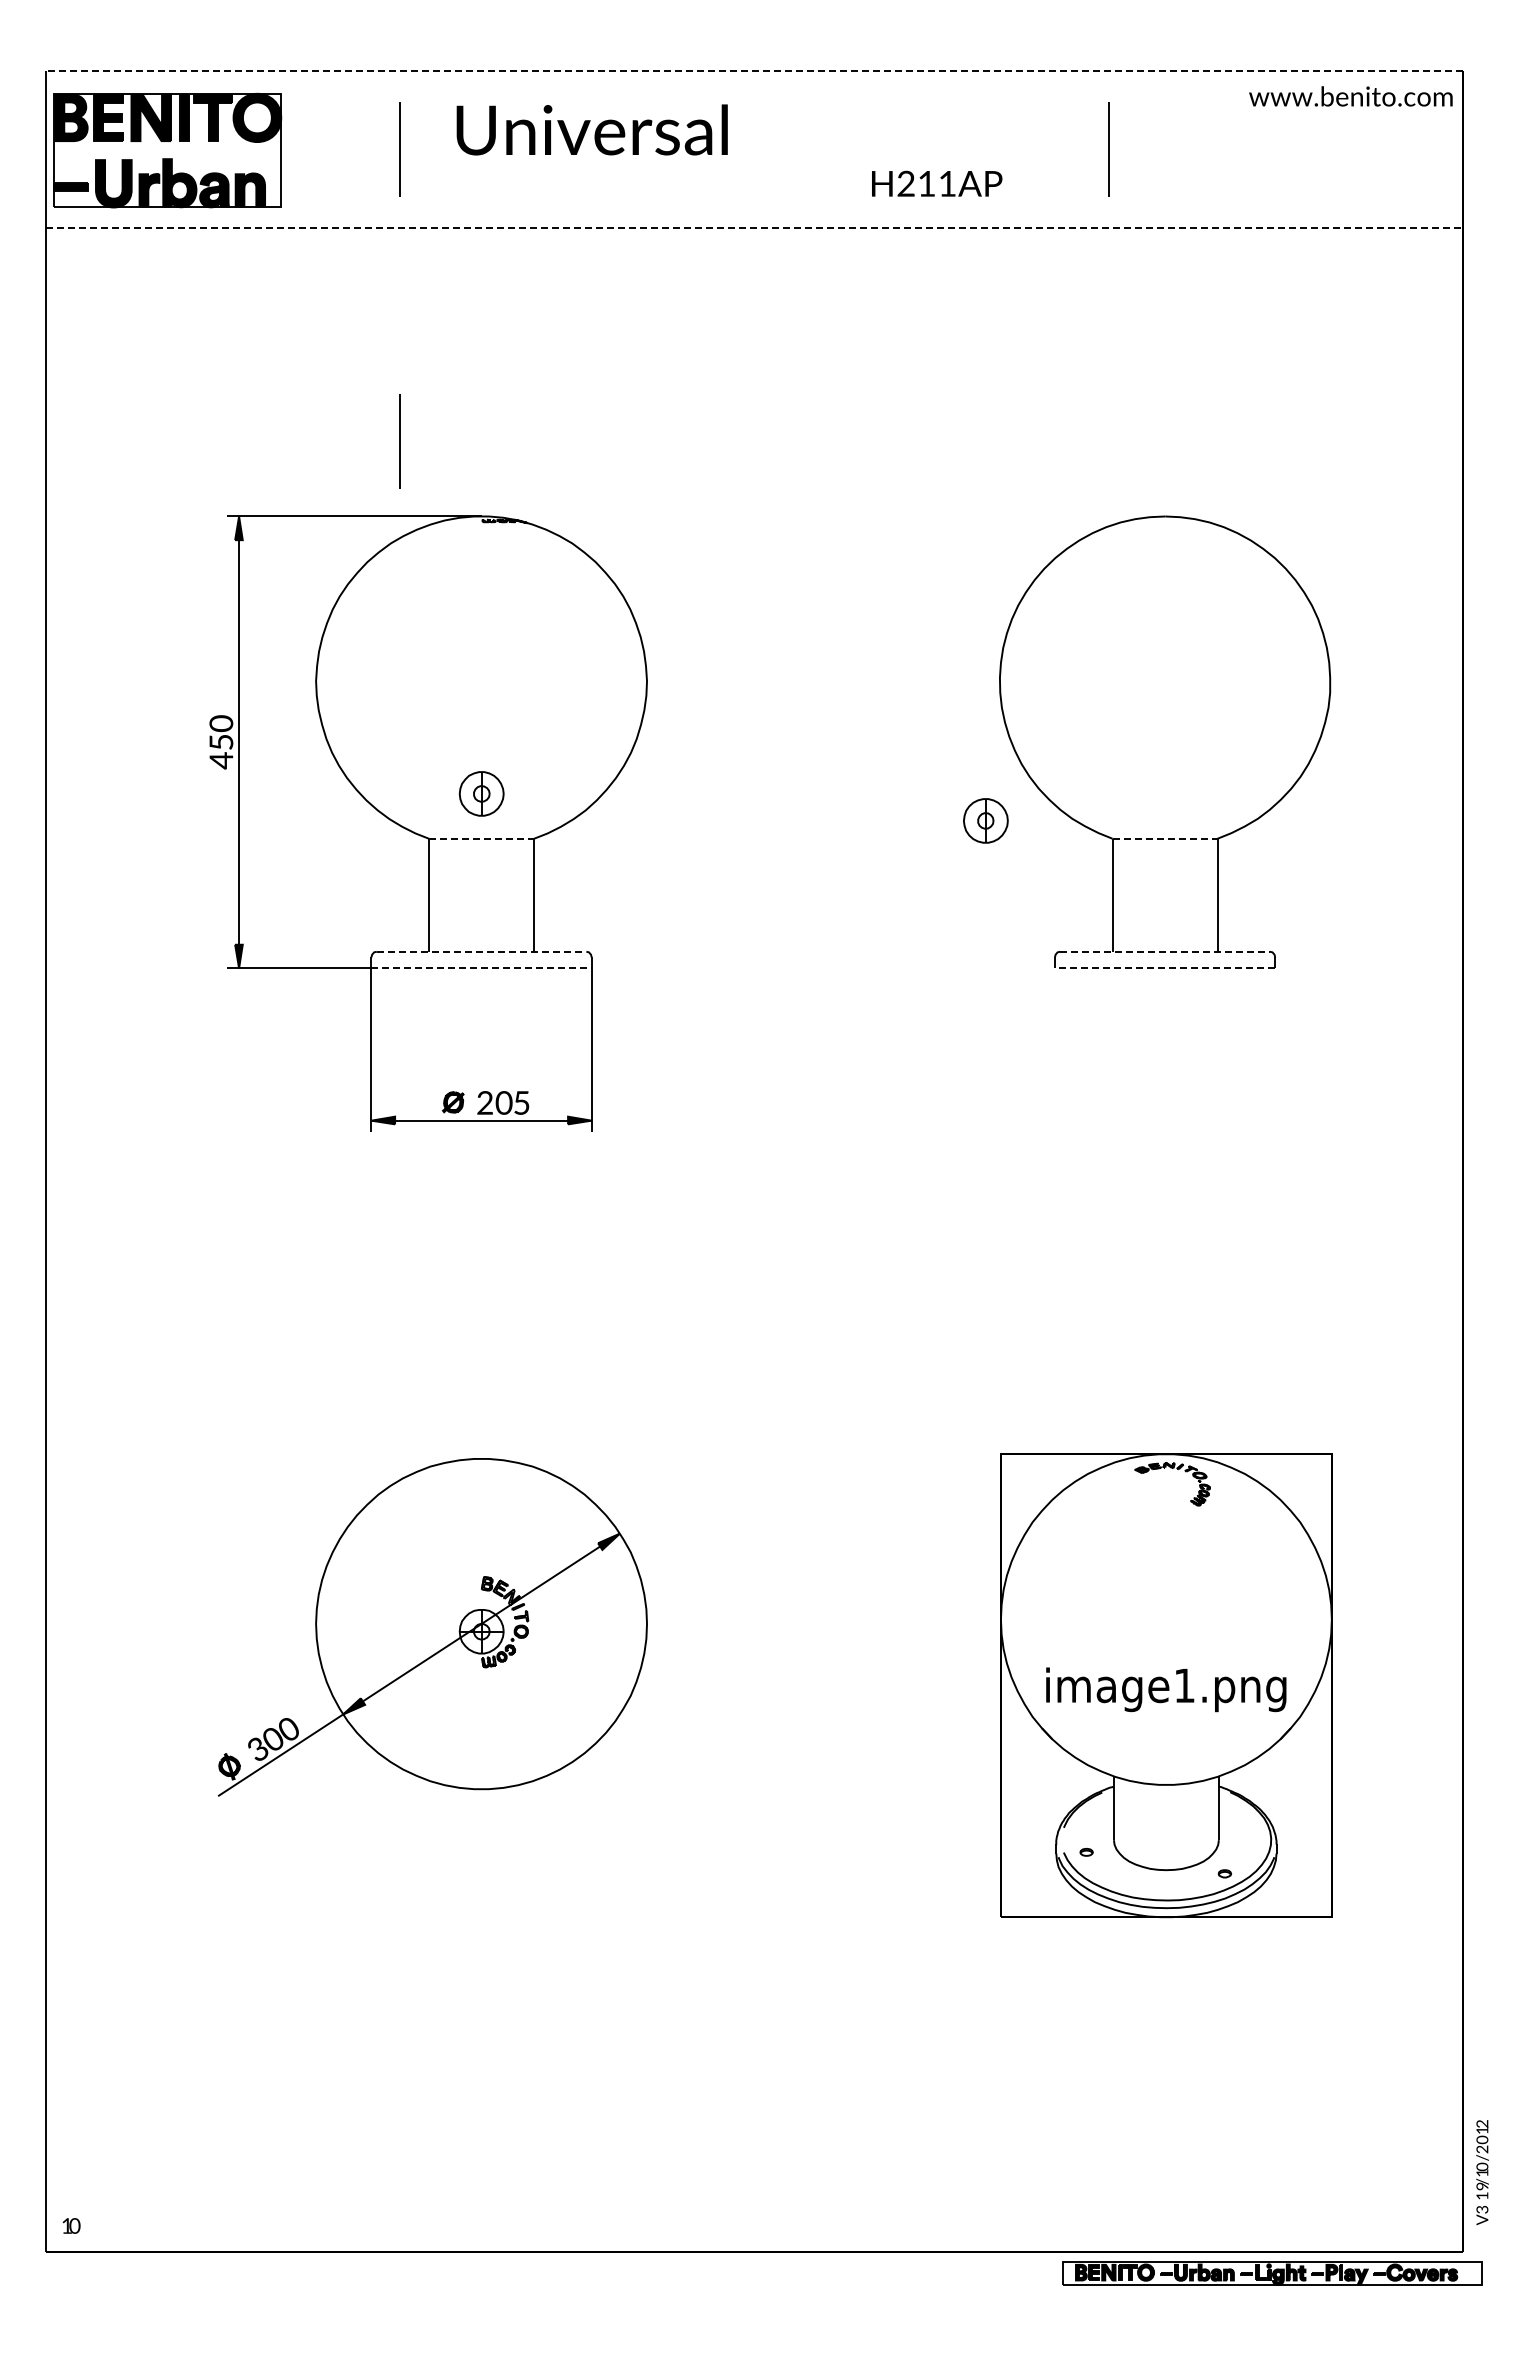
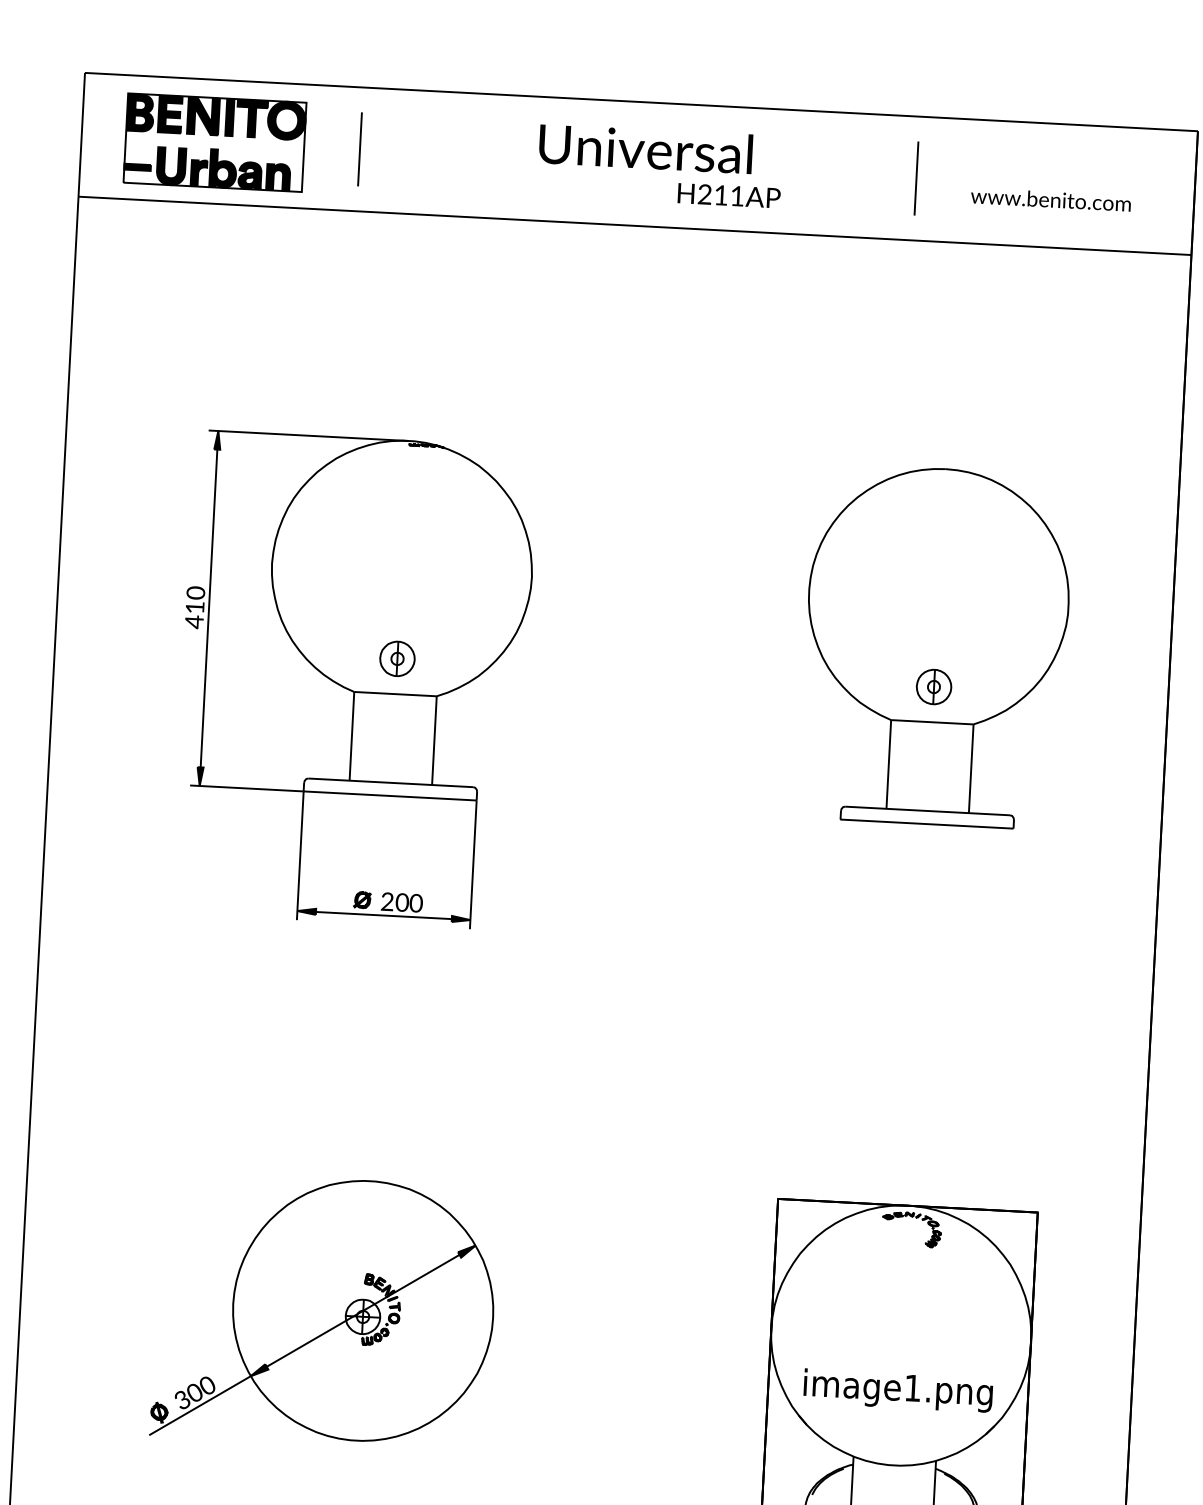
line: (754, 70) -> (641, 101), dashed -> solid
text: (1350, 96) -> (1050, 199), moved
text: (591, 129) -> (645, 148), moved
part: (167, 150) -> (214, 142), moved
text: (937, 183) -> (729, 195), moved
line: (754, 228) -> (635, 226), dashed -> solid
line: (399, 441) -> (347, 378), removed
text: (221, 742) -> (195, 607), 5 -> 1
part: (985, 820) -> (933, 686), moved
line: (481, 838) -> (395, 693), dashed -> solid
line: (1165, 838) -> (932, 722), dashed -> solid
line: (481, 951) -> (390, 782), dashed -> solid
line: (1165, 951) -> (928, 810), dashed -> solid
line: (482, 968) -> (390, 796), dashed -> solid
line: (1164, 968) -> (926, 824), dashed -> solid
text: (521, 1102) -> (416, 902), 5 -> 0

